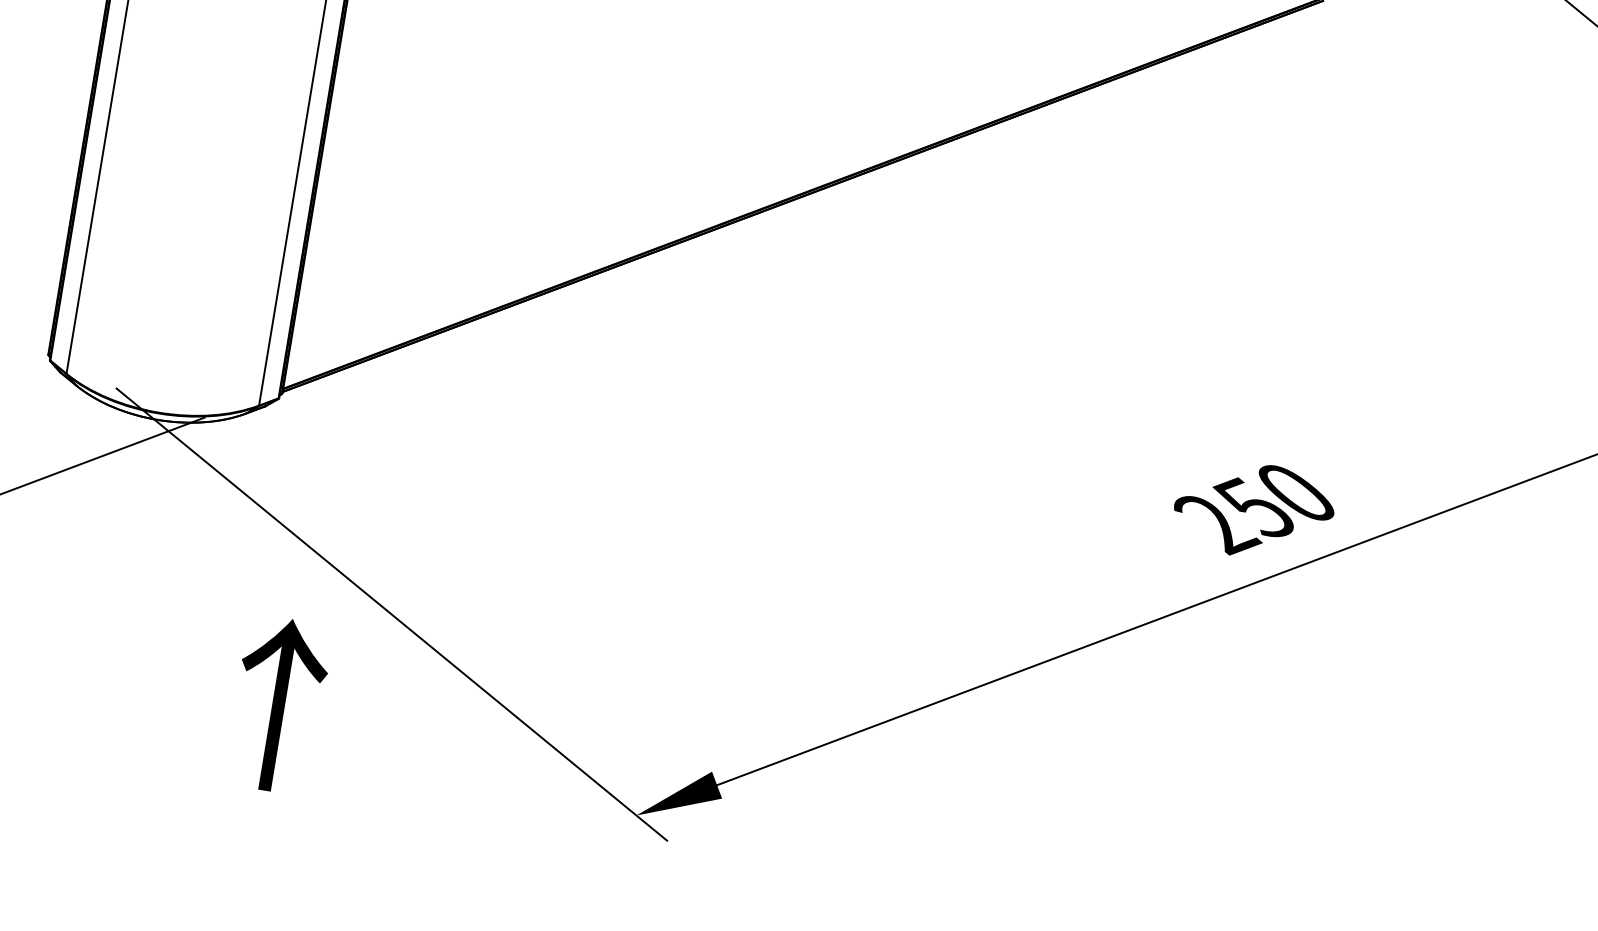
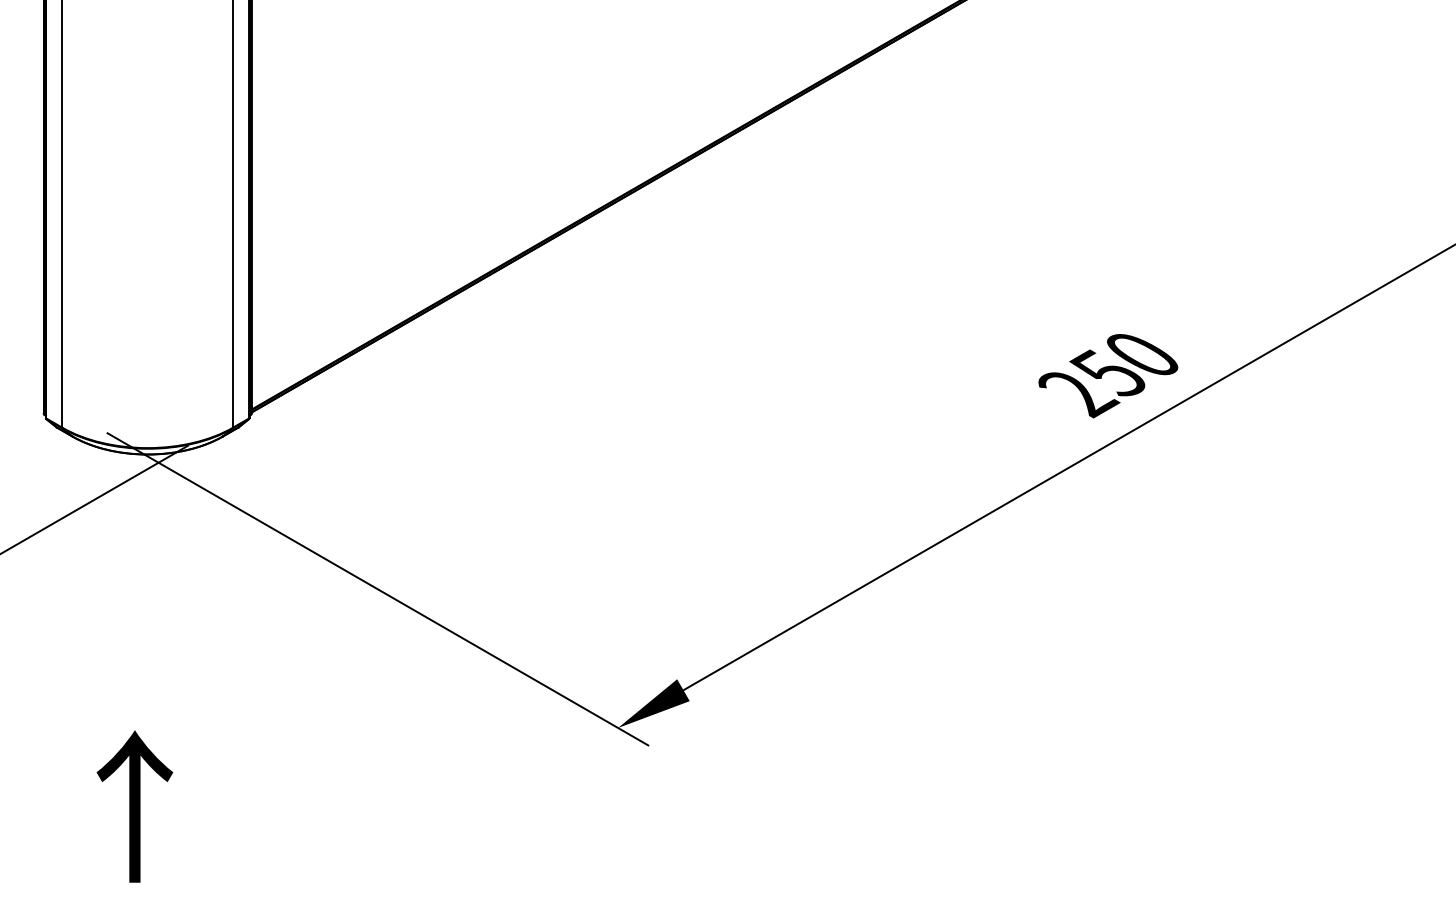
text: (278, 704) -> (134, 806), moved

